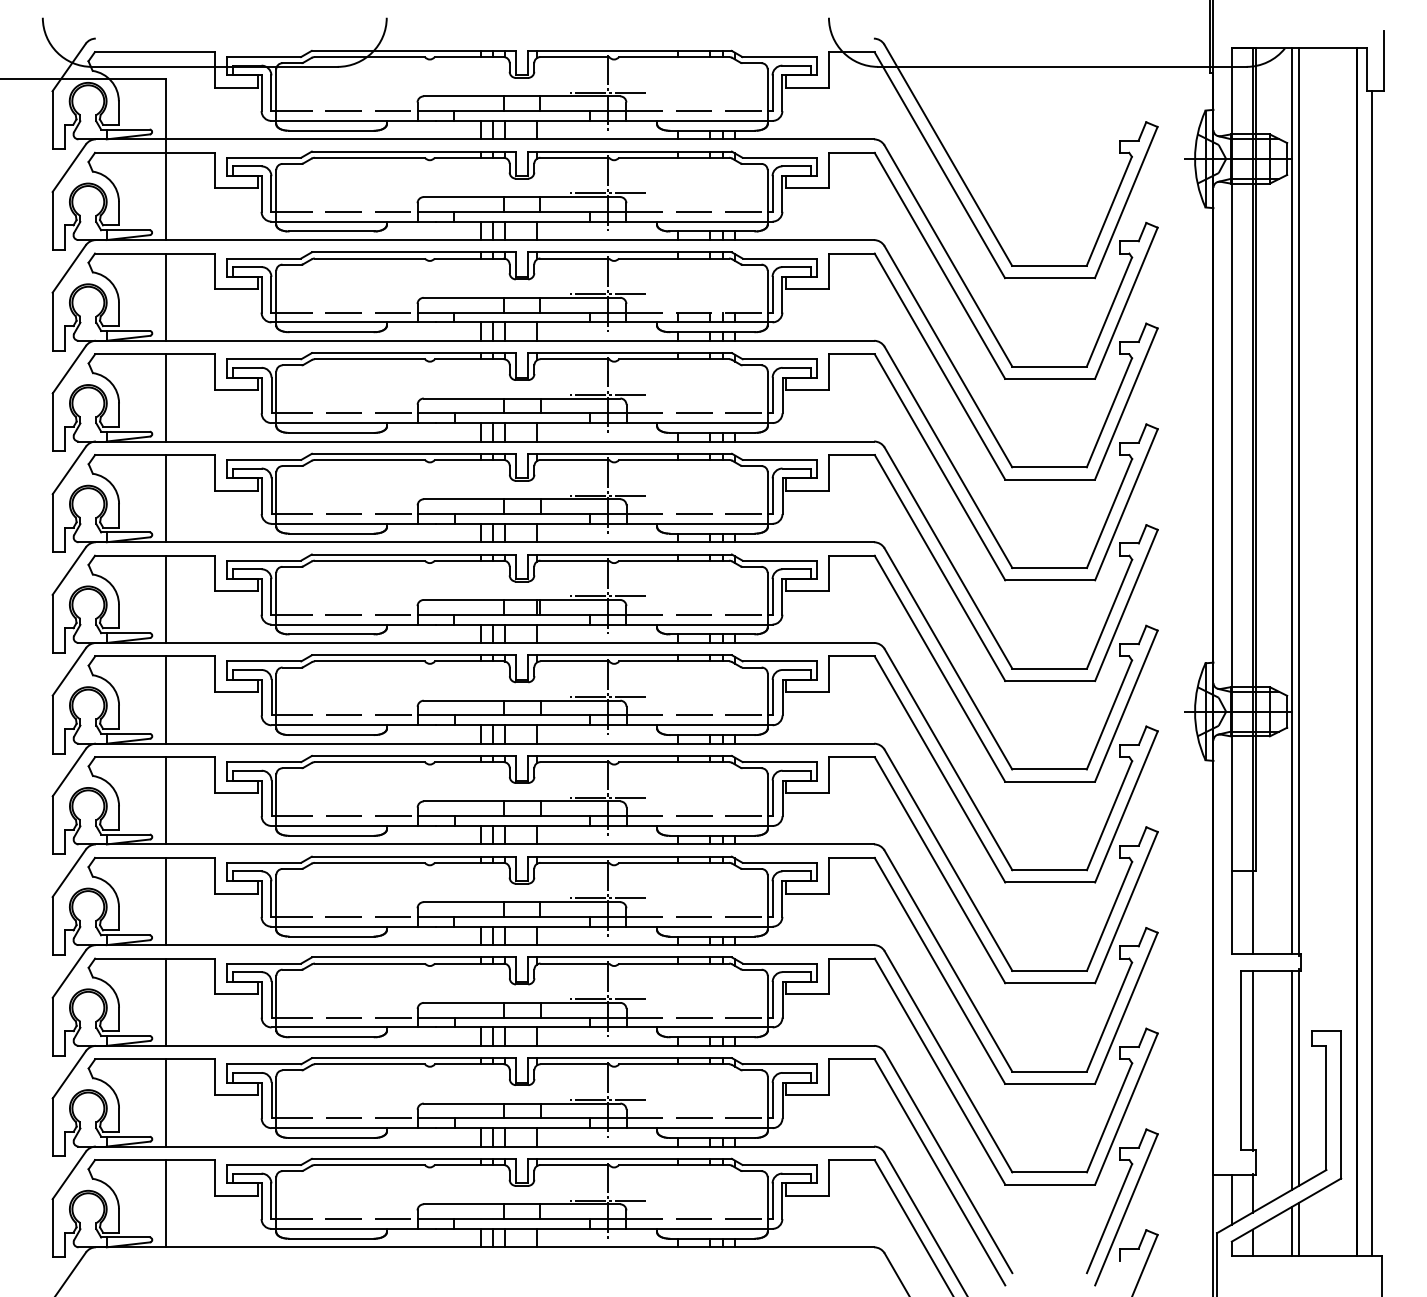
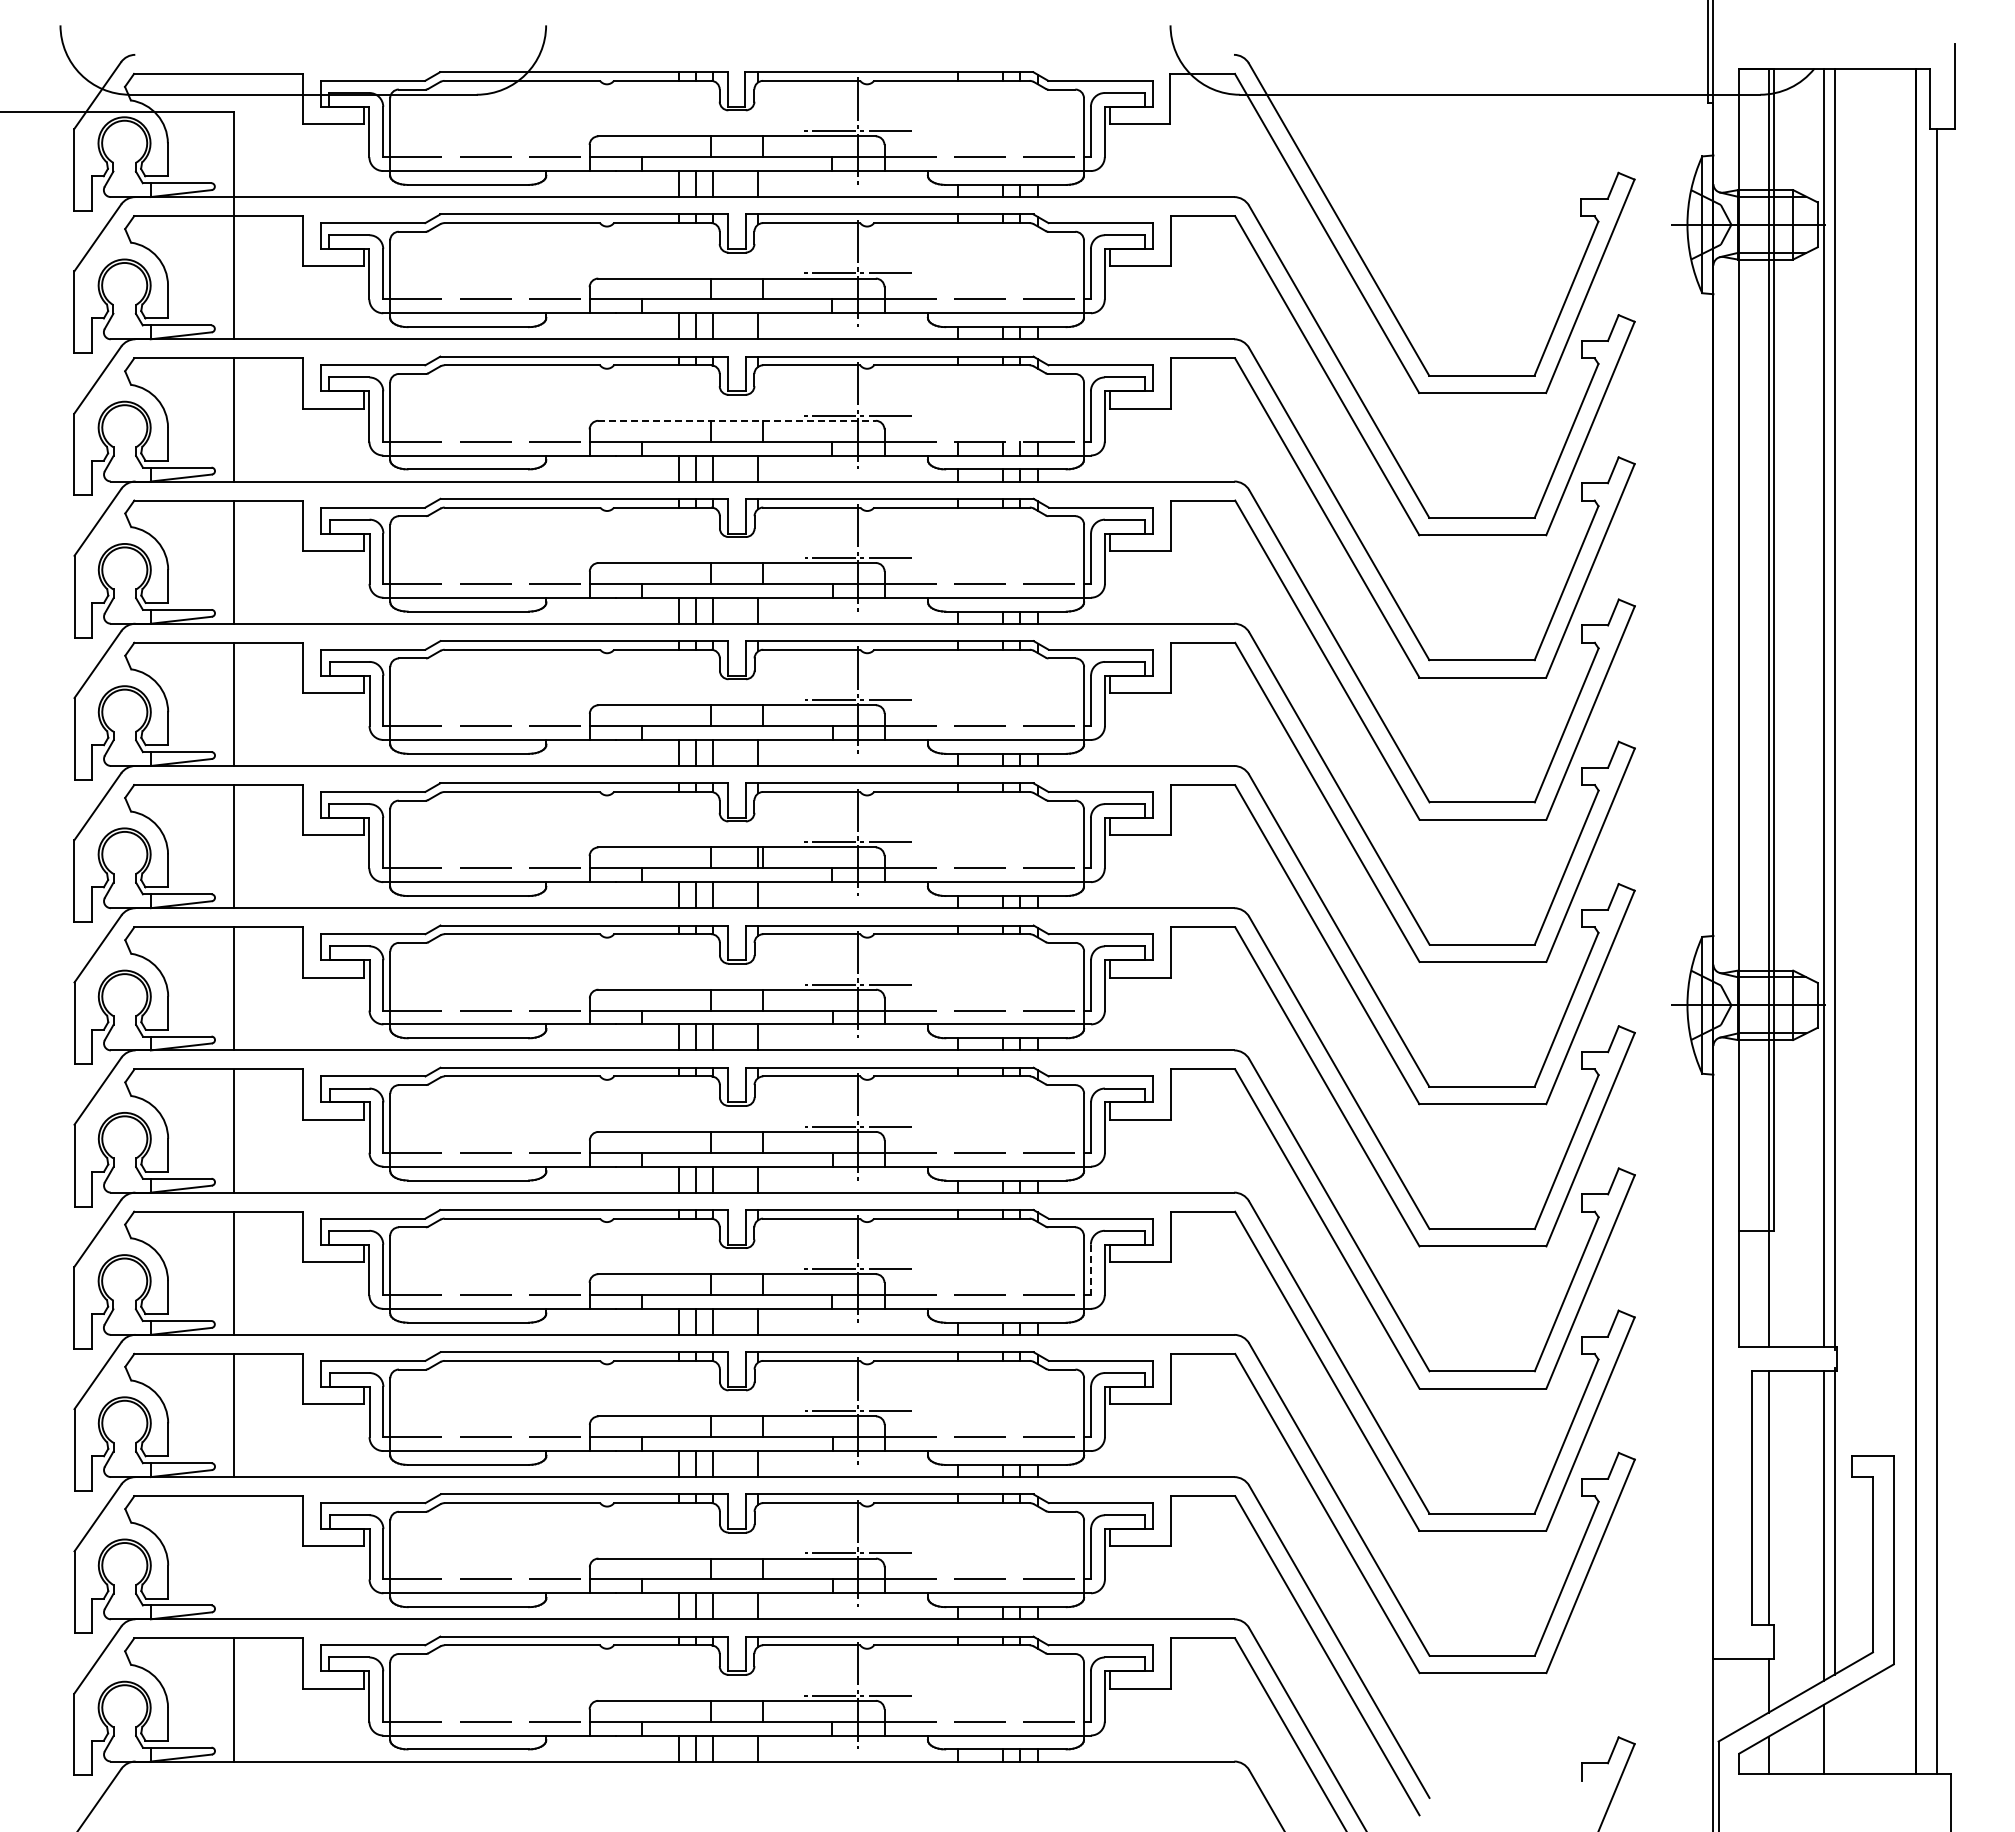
line: (522, 297) -> (737, 420), solid -> dashed
line: (772, 899) -> (1090, 1270), solid -> dashed
line: (165, 1102) -> (233, 1557), removed
line: (1231, 1199) -> (1739, 1694), removed
part: (1122, 1207) -> (1584, 1705), removed
line: (1299, 1228) -> (1834, 1735), removed

